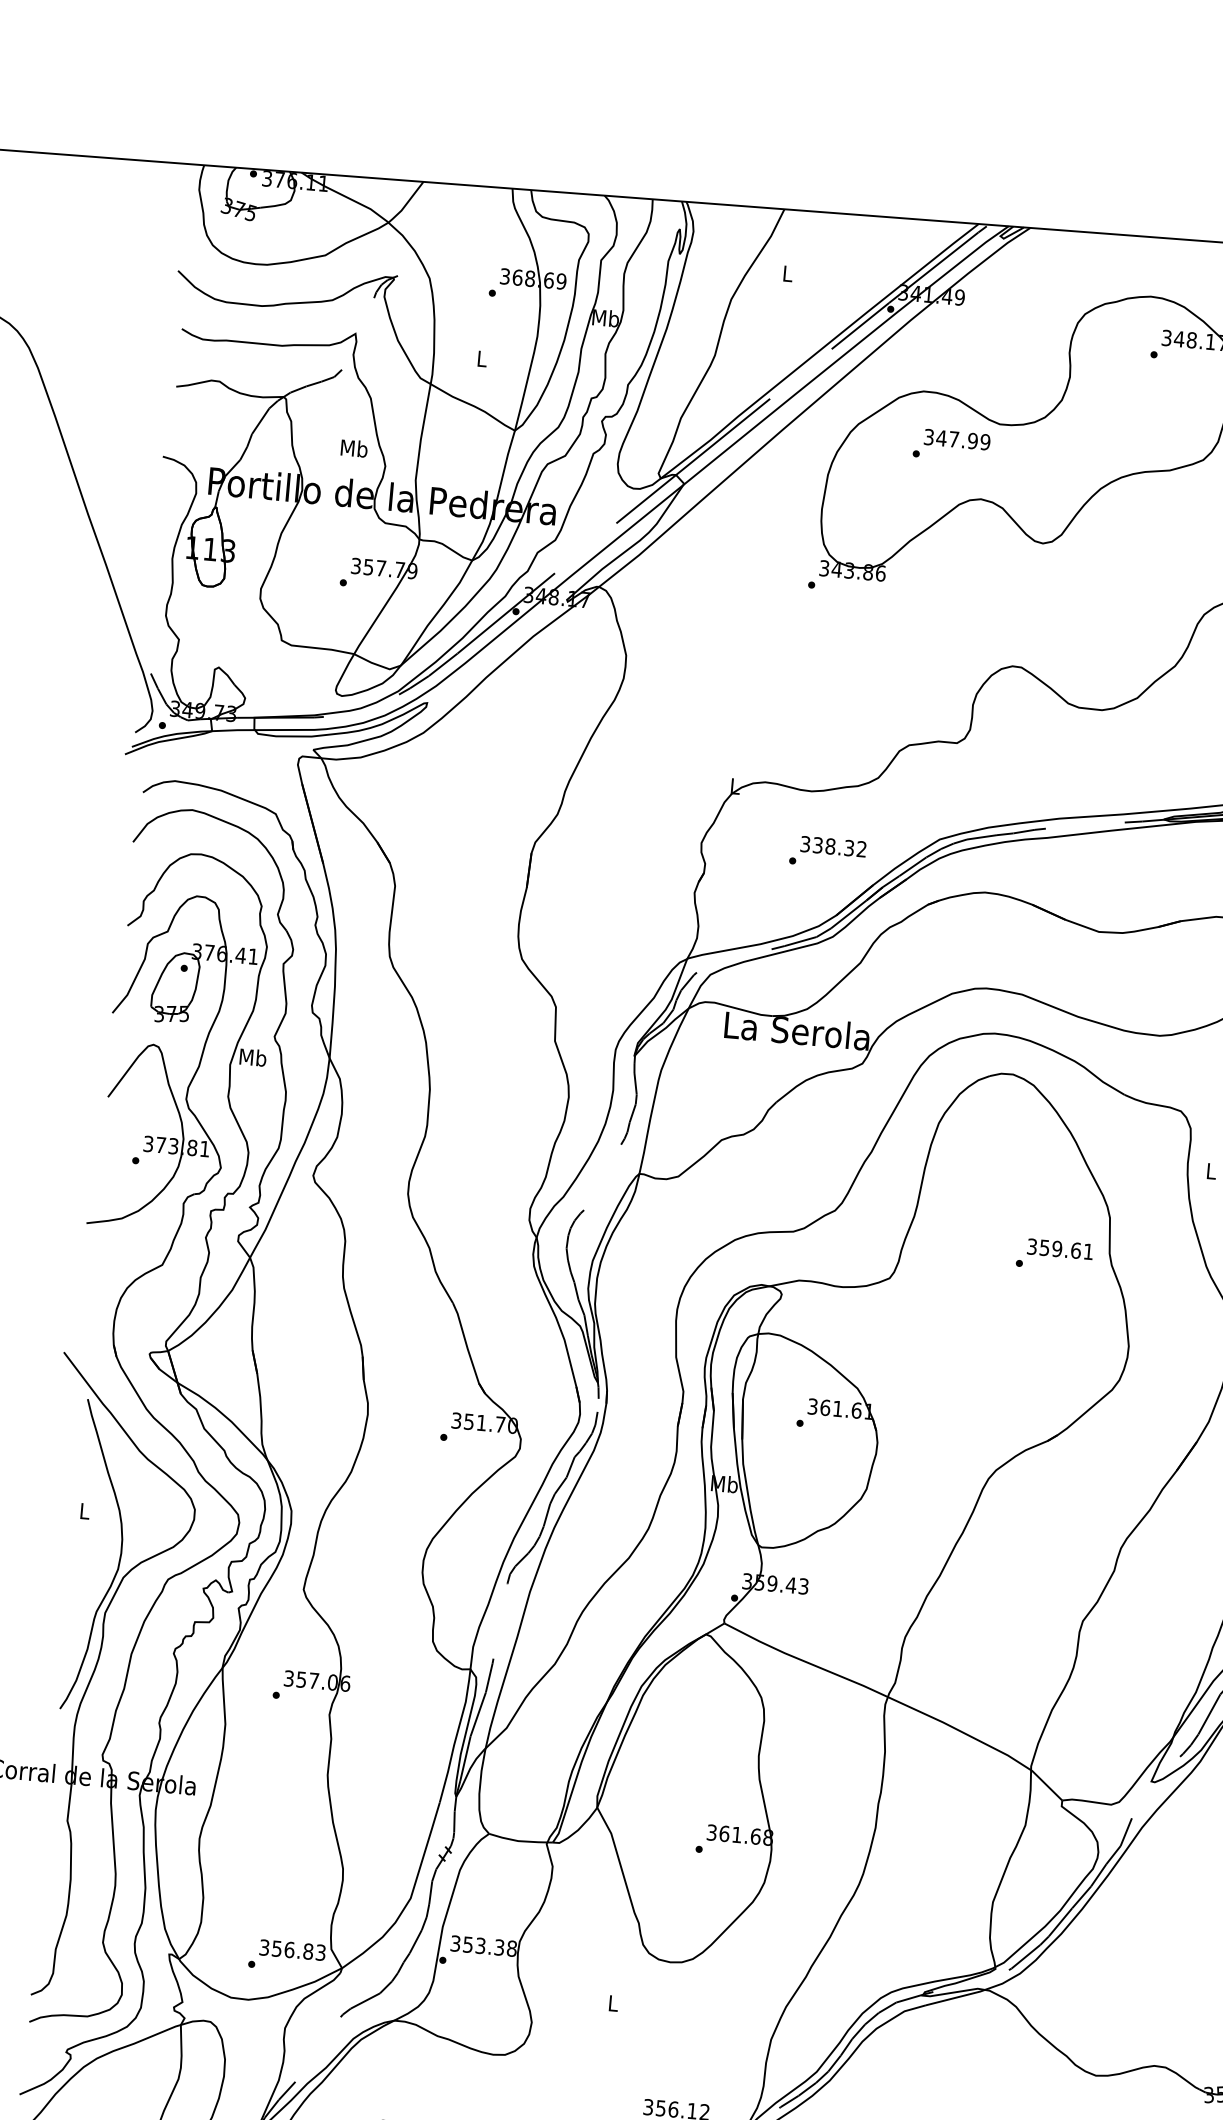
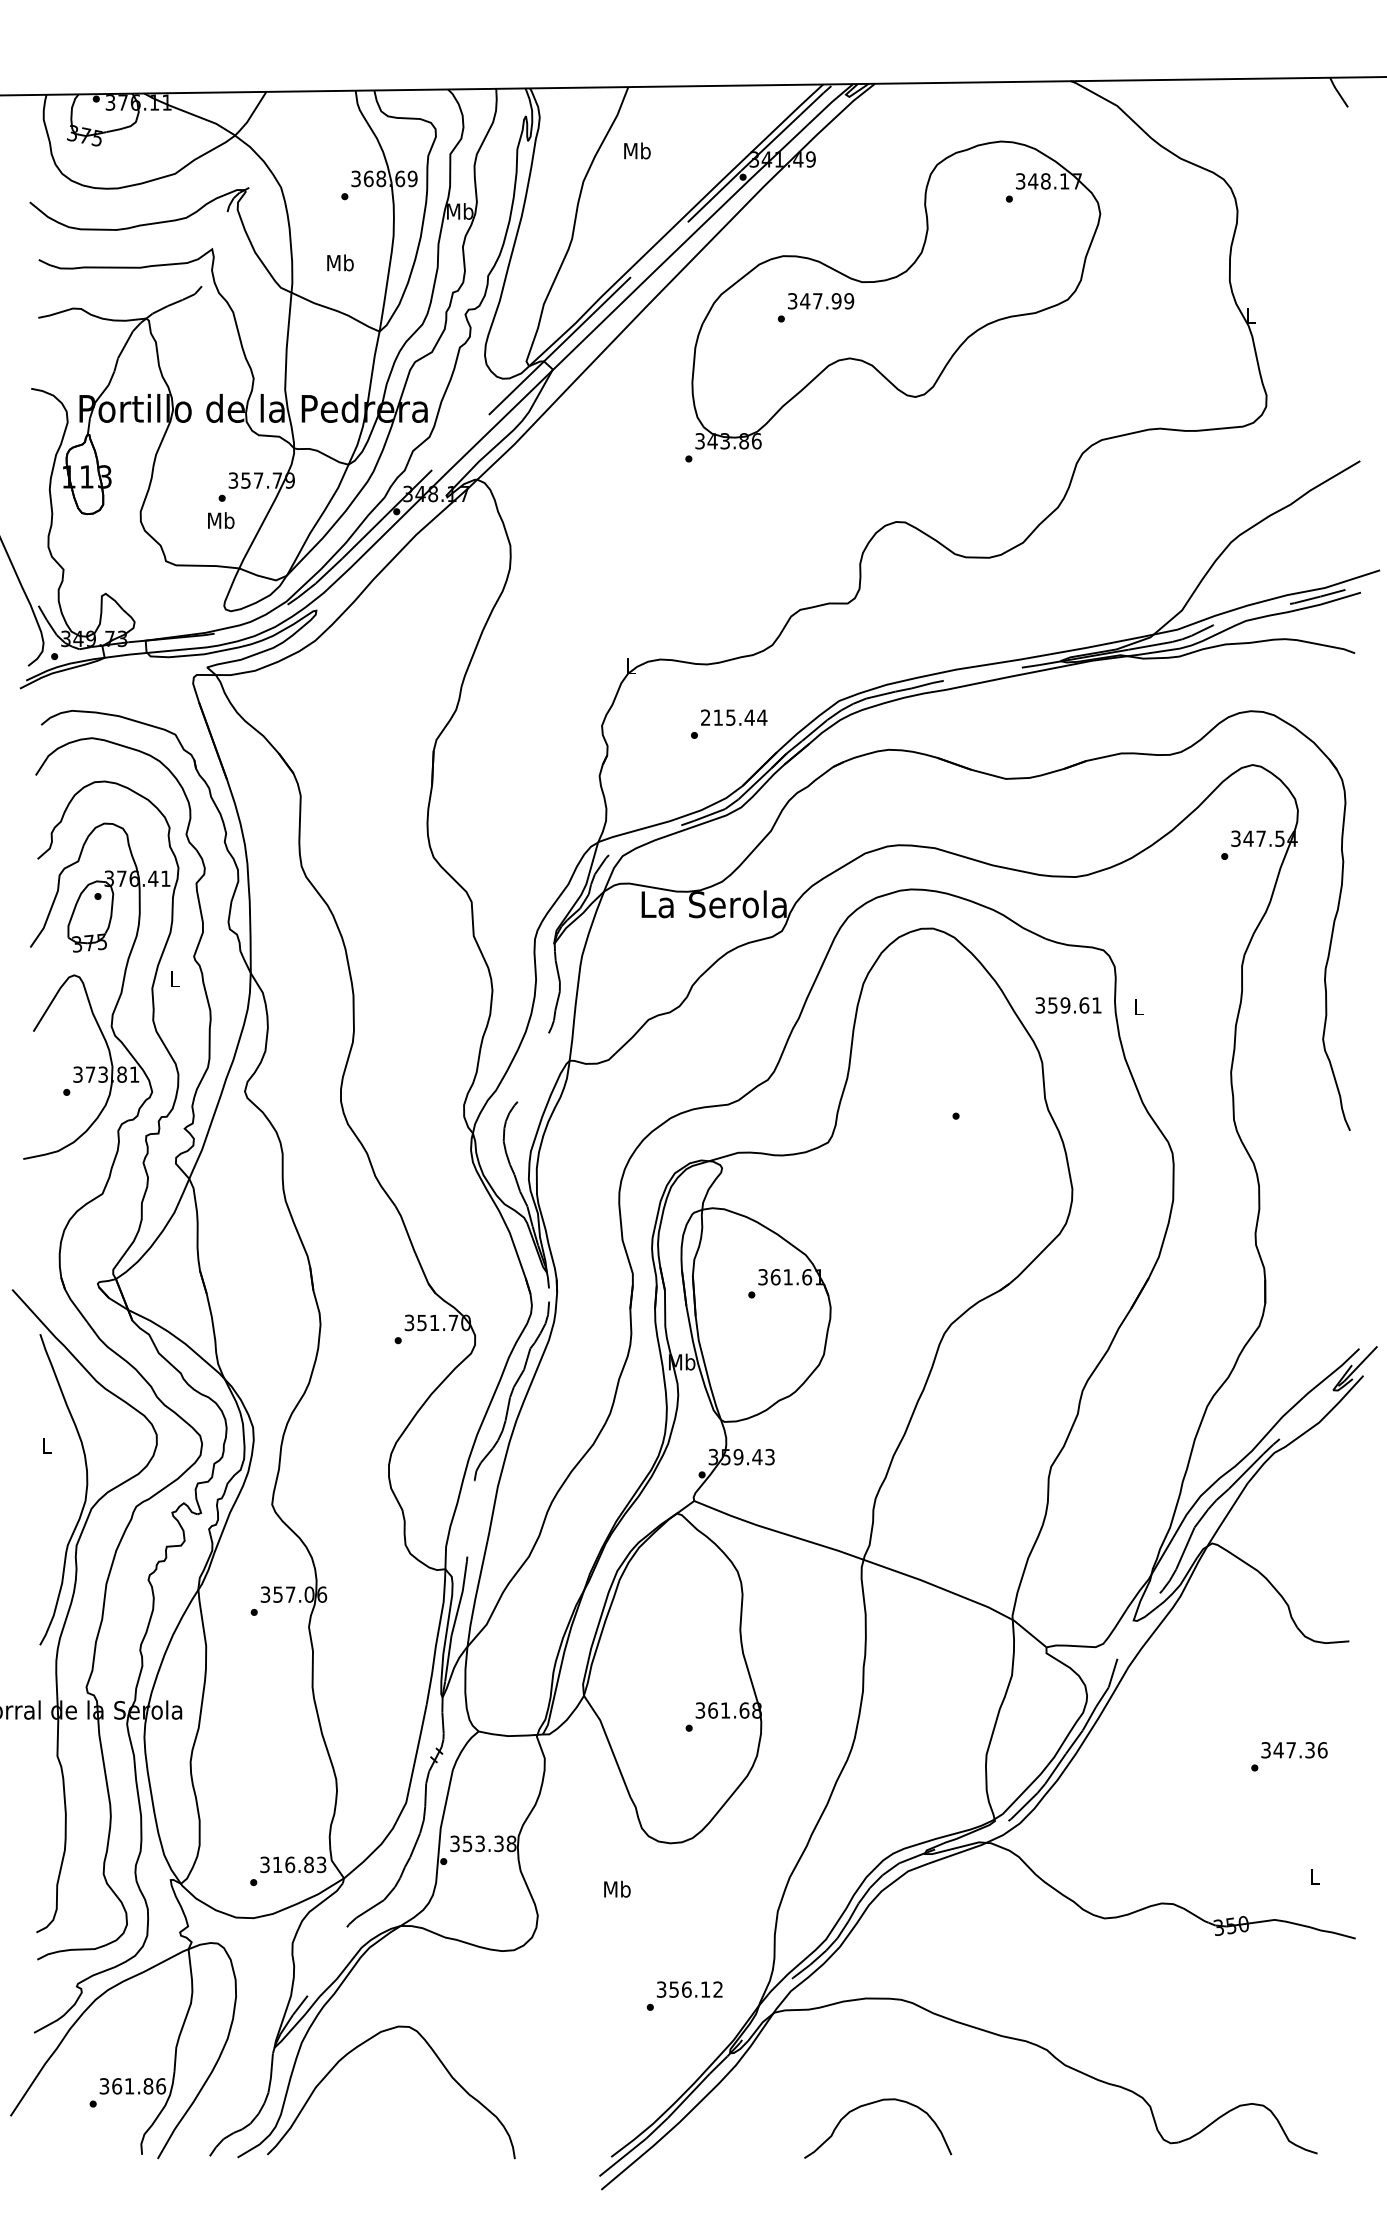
text: (787, 273) -> (637, 150), L -> Mb
text: (482, 358) -> (340, 262), L -> Mb
text: (354, 448) -> (221, 520), moved
text: (834, 846) -> (734, 717), 338.32 -> 215.44
text: (253, 1056) -> (174, 978), Mb -> L
text: (1060, 1249) -> (1068, 1005), moved
text: (276, 1948) -> (277, 1864), 356.83 -> 316.83
text: (613, 2002) -> (617, 1888), L -> Mb

